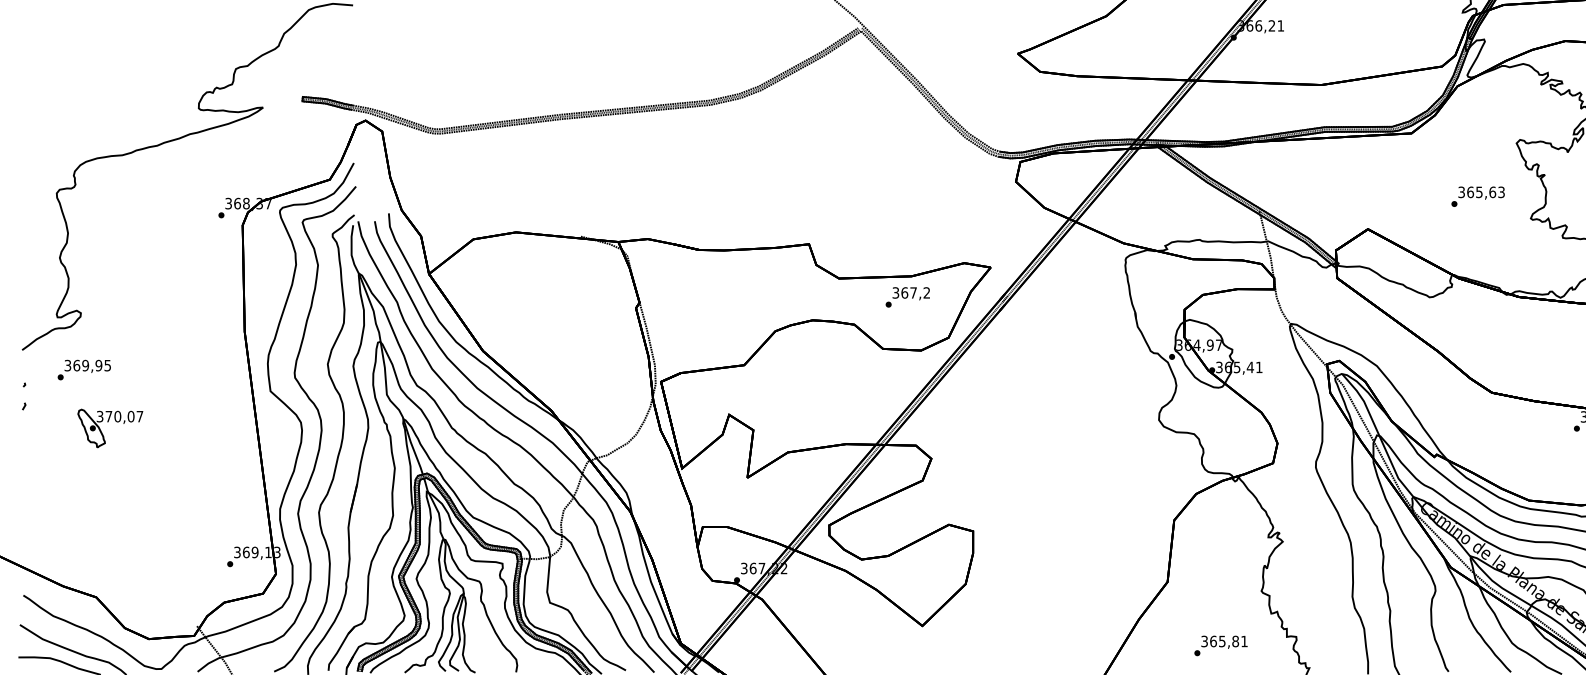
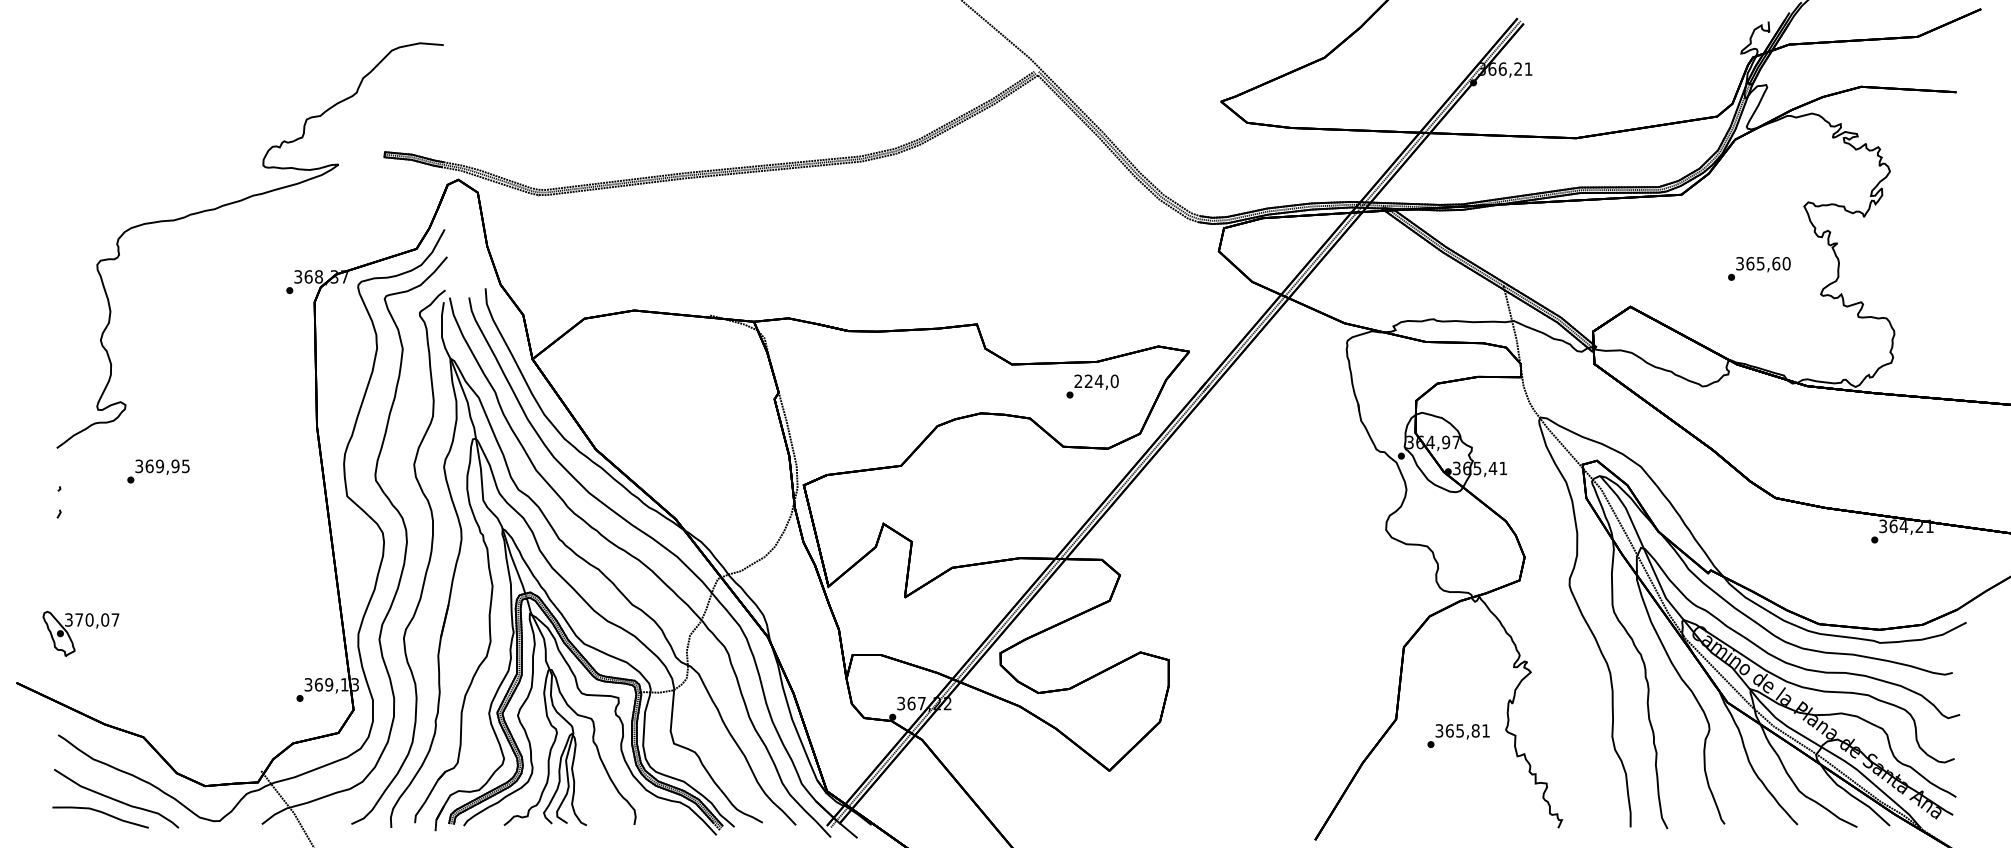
text: (1501, 192) -> (1786, 263), 365,63 -> 365,60
text: (911, 293) -> (1096, 381), 367,2 -> 224,0
text: (84, 370) -> (158, 471), moved
part: (108, 422) -> (78, 626), moved
text: (1220, 645) -> (1458, 735), moved

